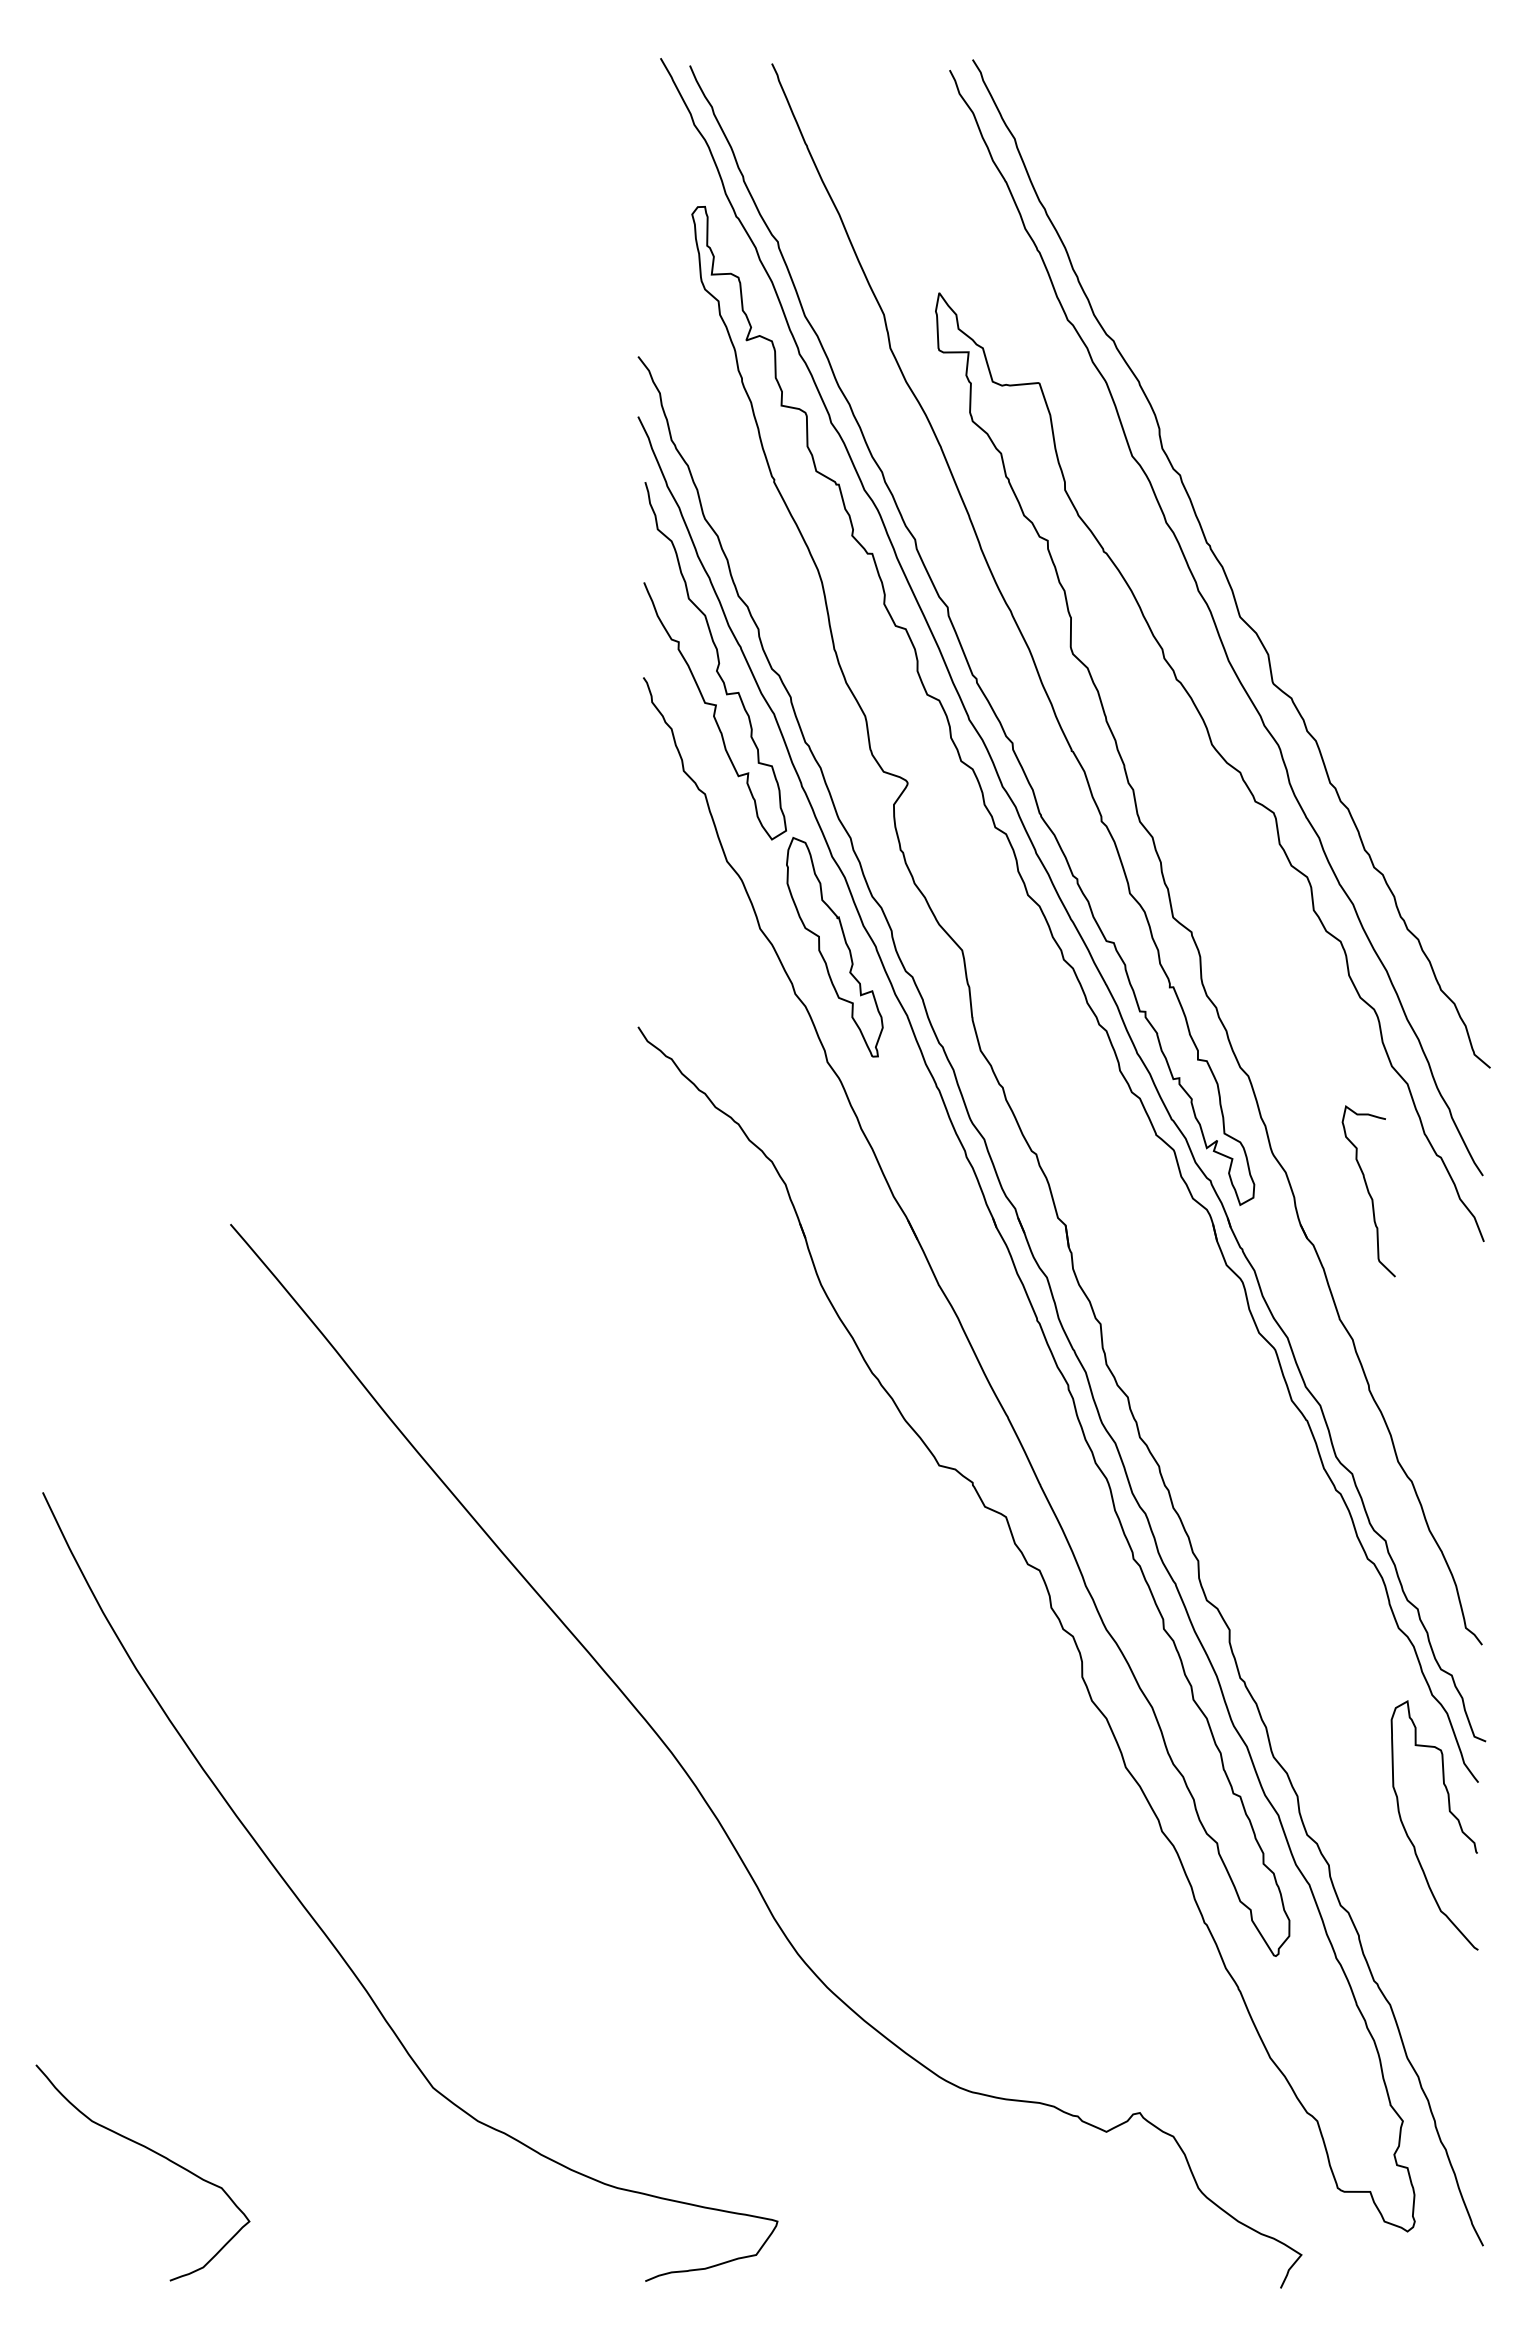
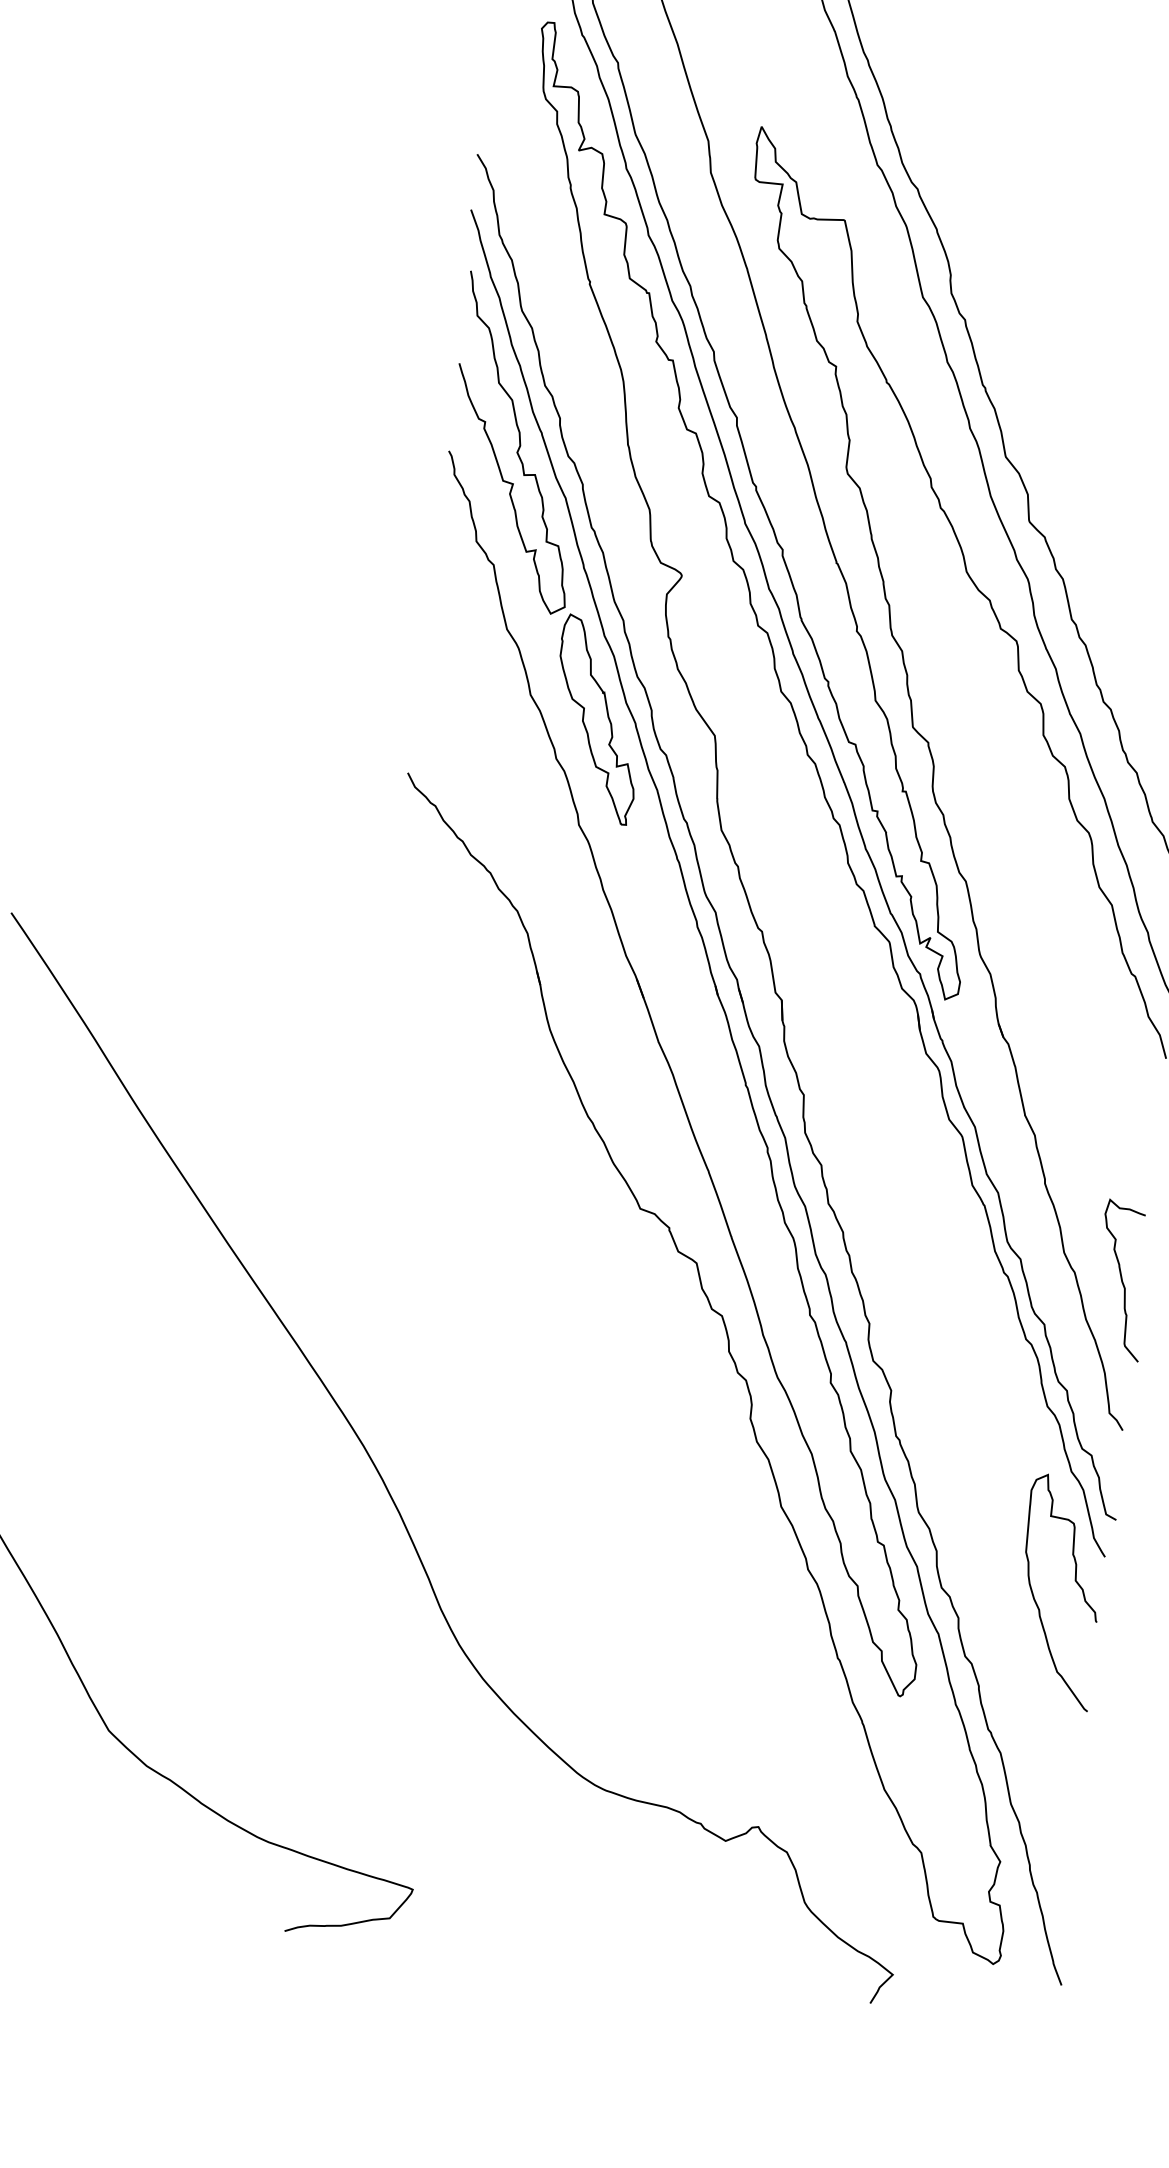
curve: (1368, 1191) -> (1122, 1280), moved

